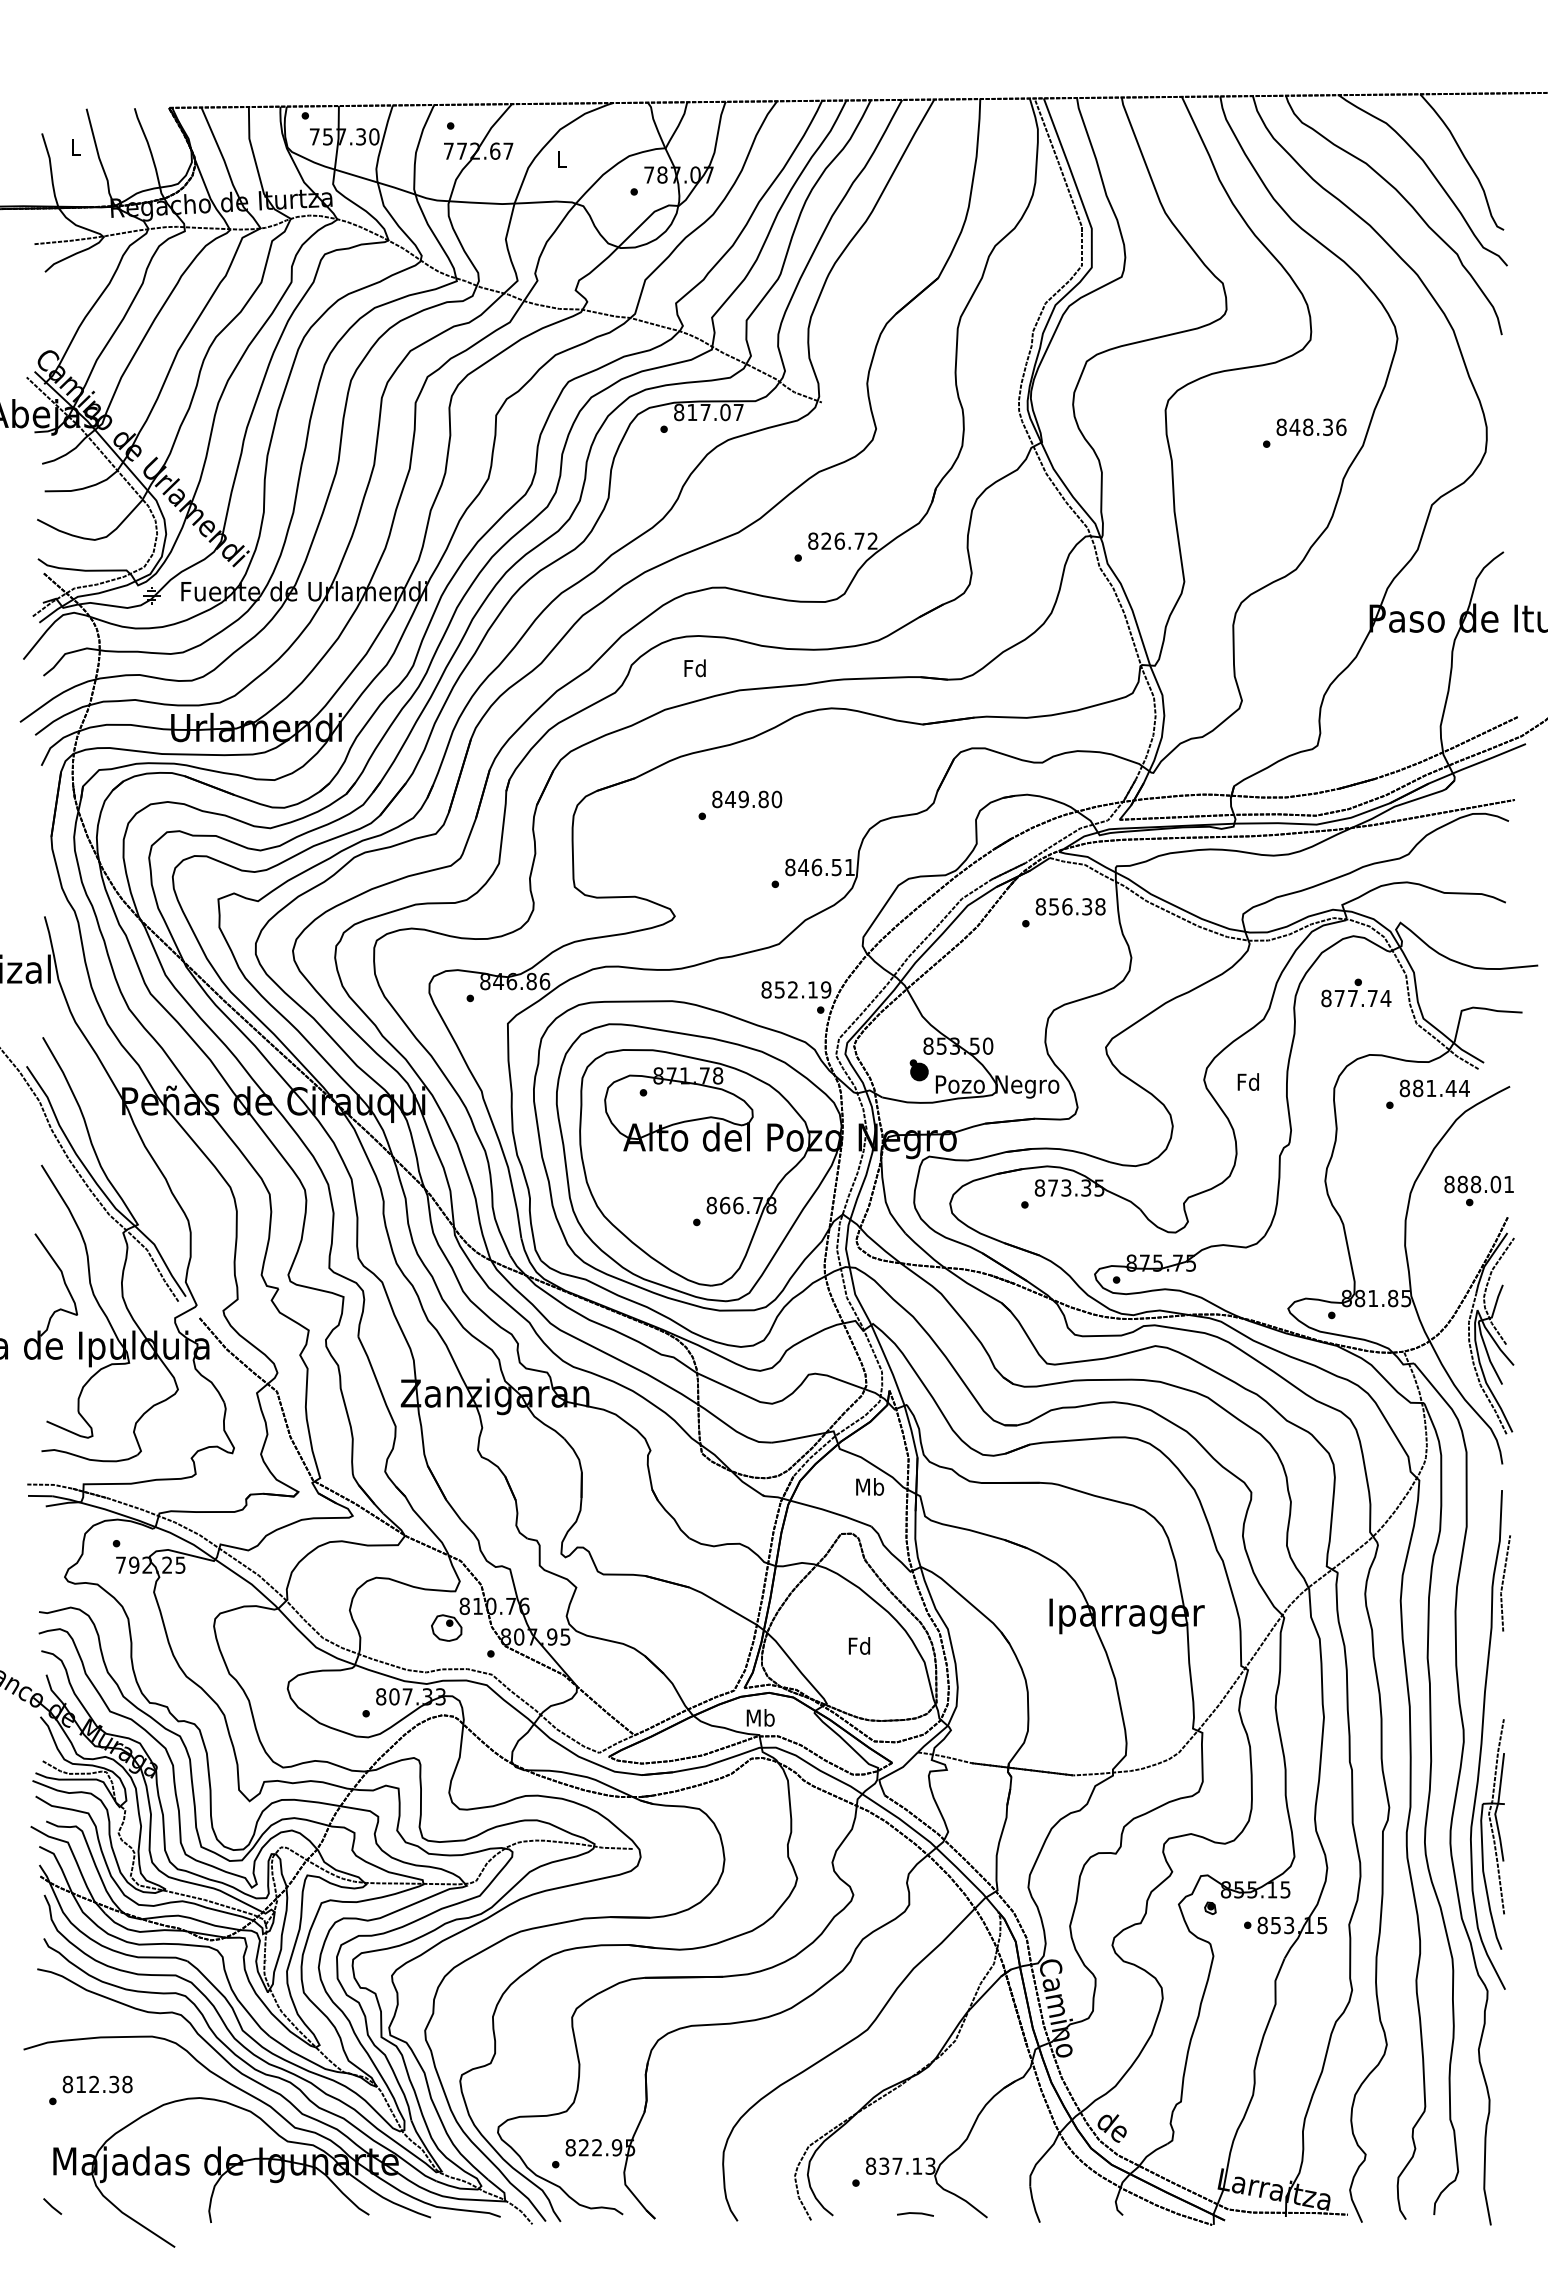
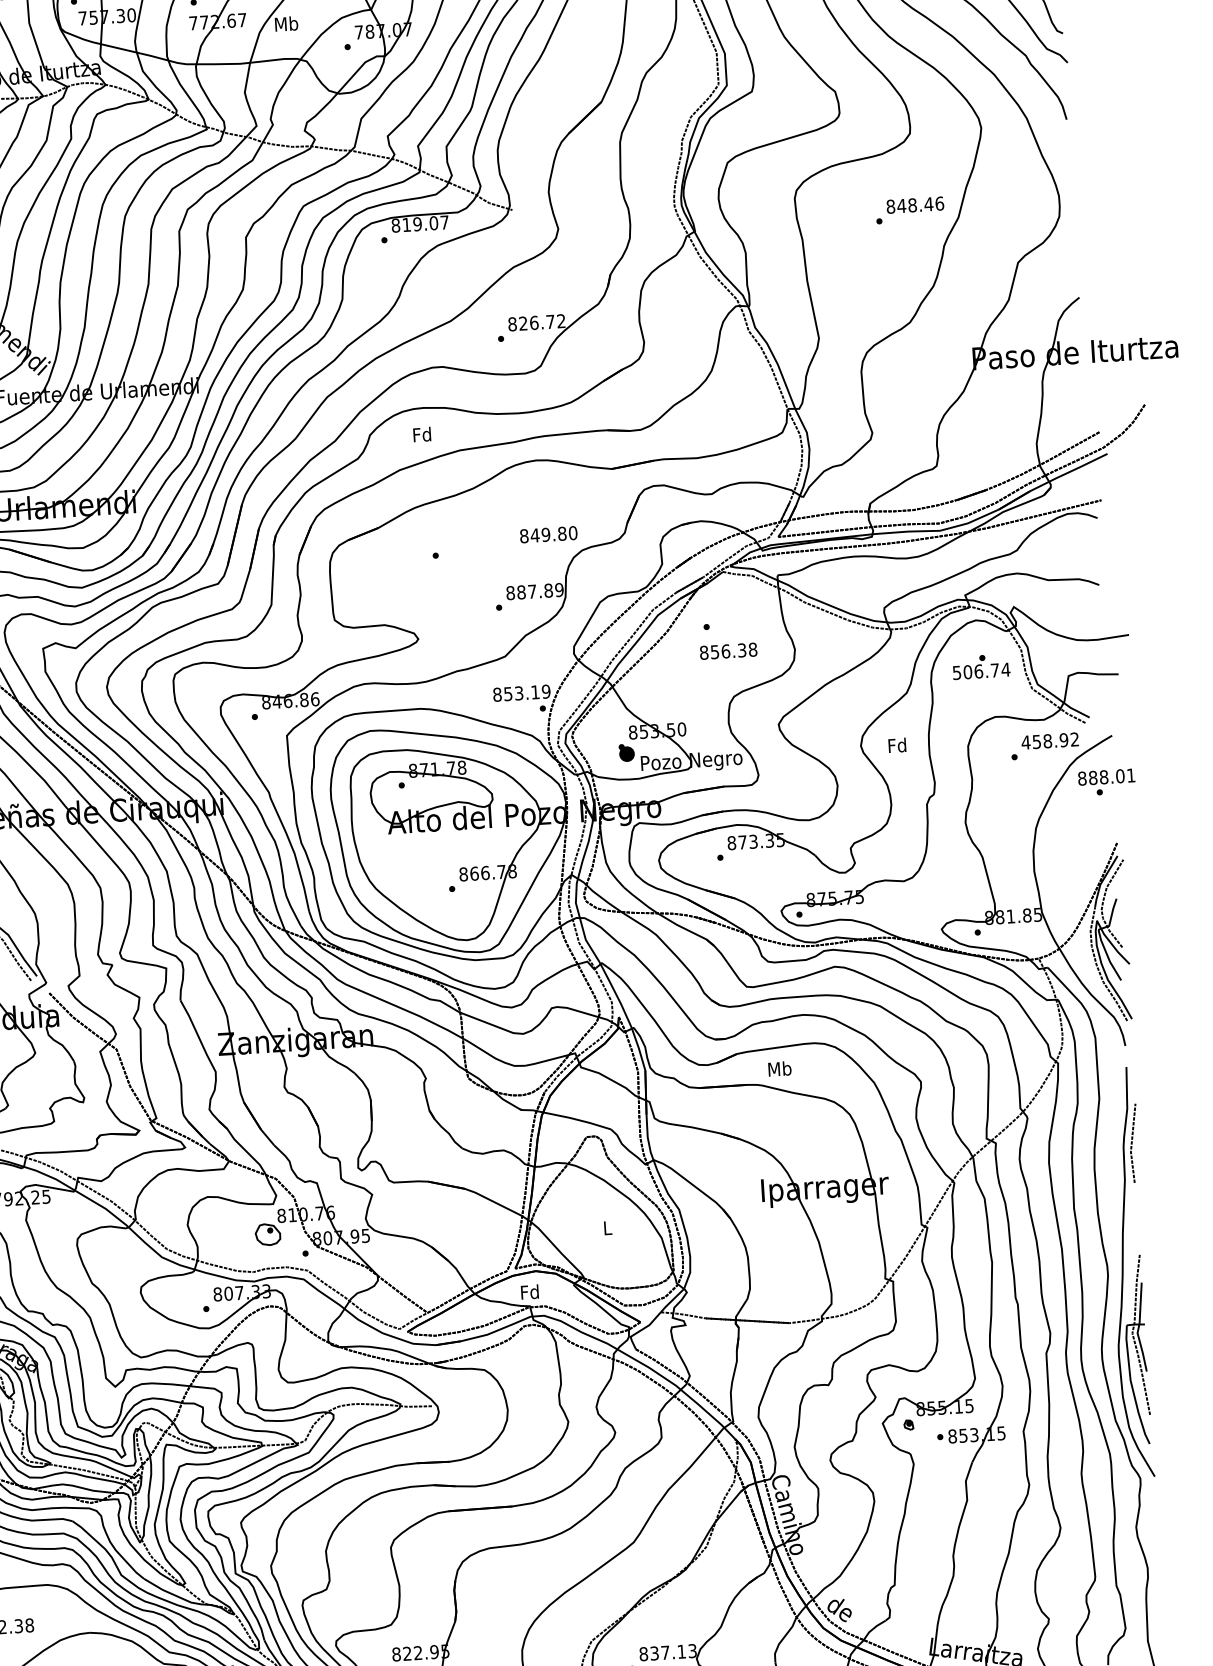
text: (561, 159) -> (286, 24), L -> Mb
text: (705, 412) -> (417, 224), 817.07 -> 819.07
text: (1327, 426) -> (928, 203), 848.36 -> 848.46
text: (747, 799) -> (549, 534), moved
text: (826, 867) -> (540, 591), 846.51 -> 887.89
text: (1070, 906) -> (728, 651), moved
text: (792, 989) -> (518, 693), 852.19 -> 853.19
text: (1339, 998) -> (967, 672), 877.74 -> 506.74
text: (1434, 1088) -> (1050, 741), 881.44 -> 458.92
text: (1478, 1190) -> (1106, 782), moved
text: (870, 1486) -> (780, 1068), moved
text: (859, 1645) -> (607, 1227), Fd -> L
text: (760, 1717) -> (529, 1291), Mb -> Fd

